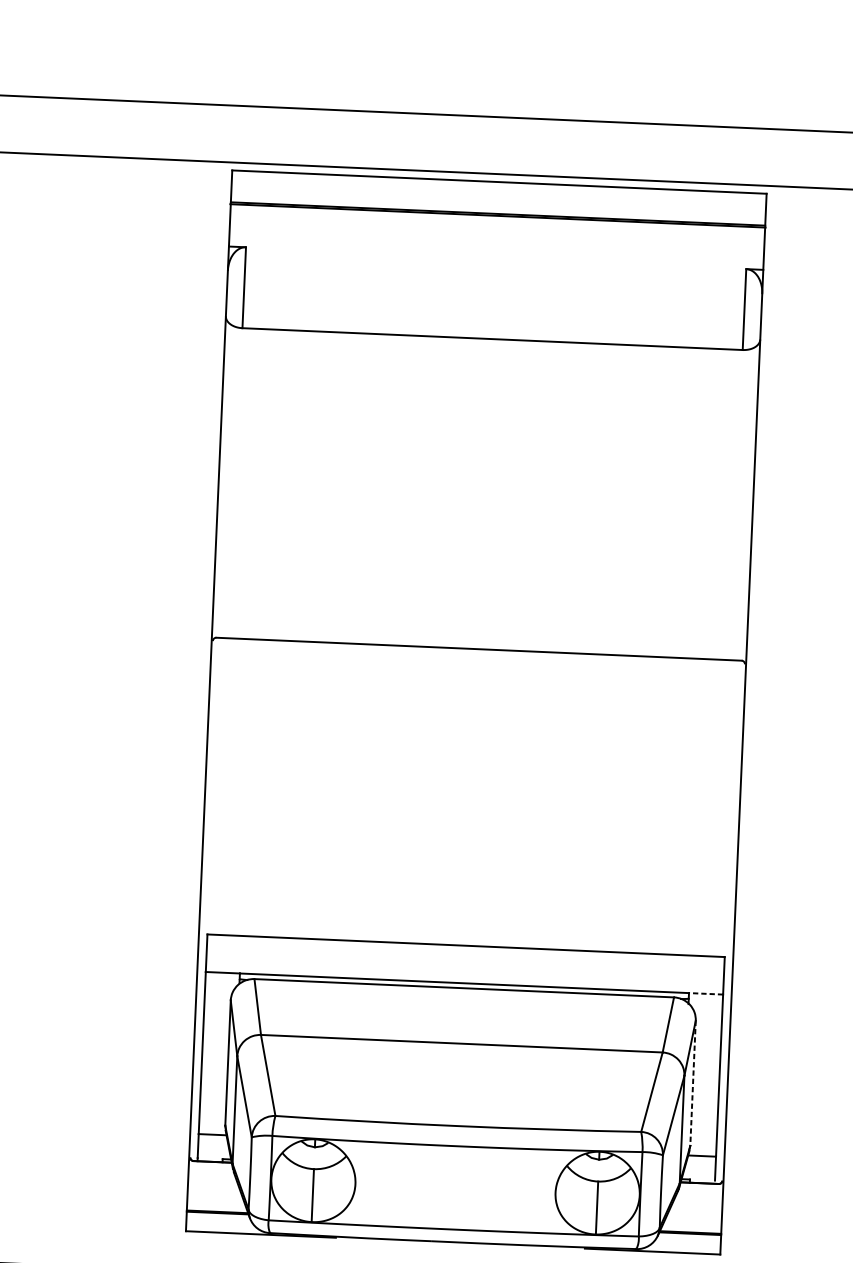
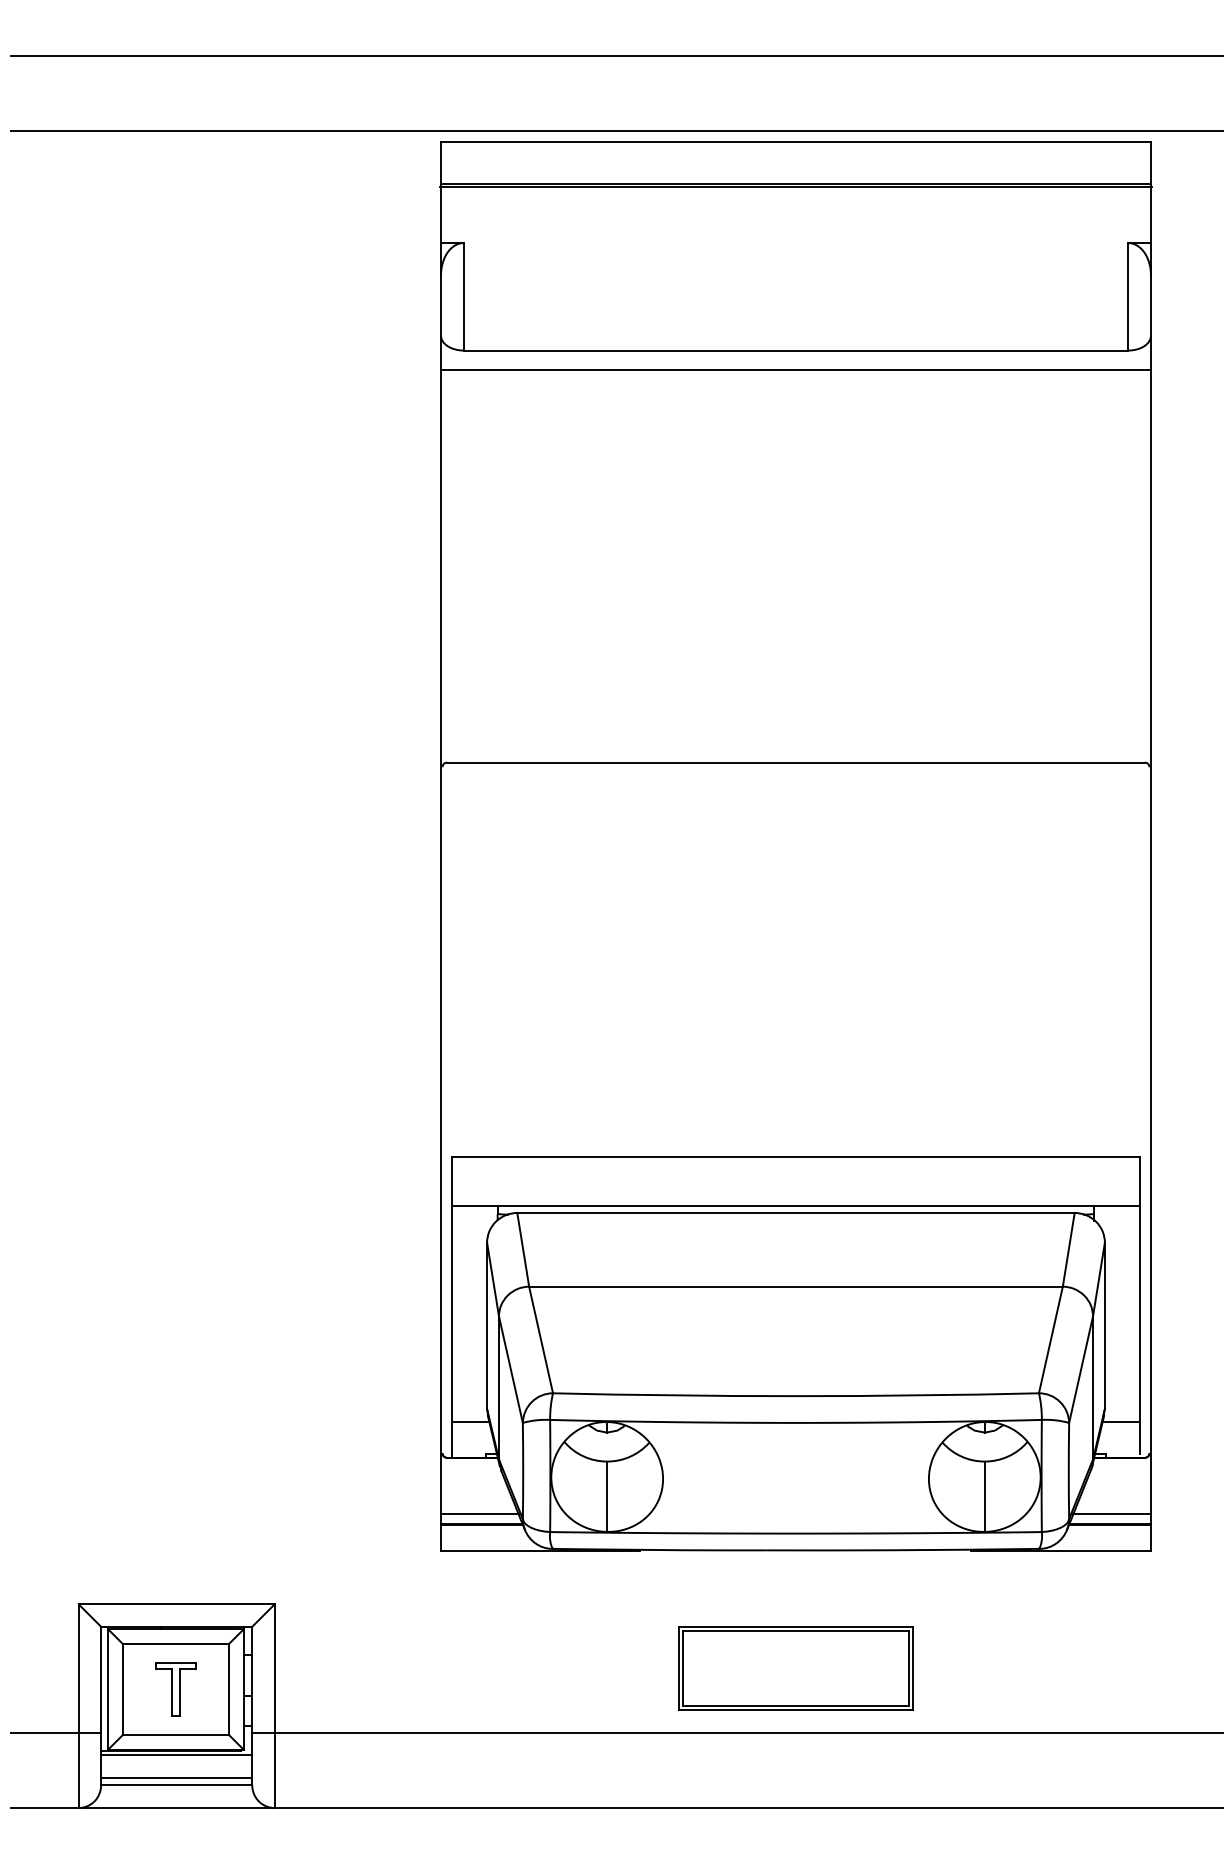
line: (491, 353) -> (795, 369), added
line: (705, 993) -> (1116, 1206), dashed -> solid
line: (692, 1083) -> (1104, 1326), dashed -> solid
line: (216, 1204) -> (479, 1513), added
line: (691, 1224) -> (1111, 1513), added

